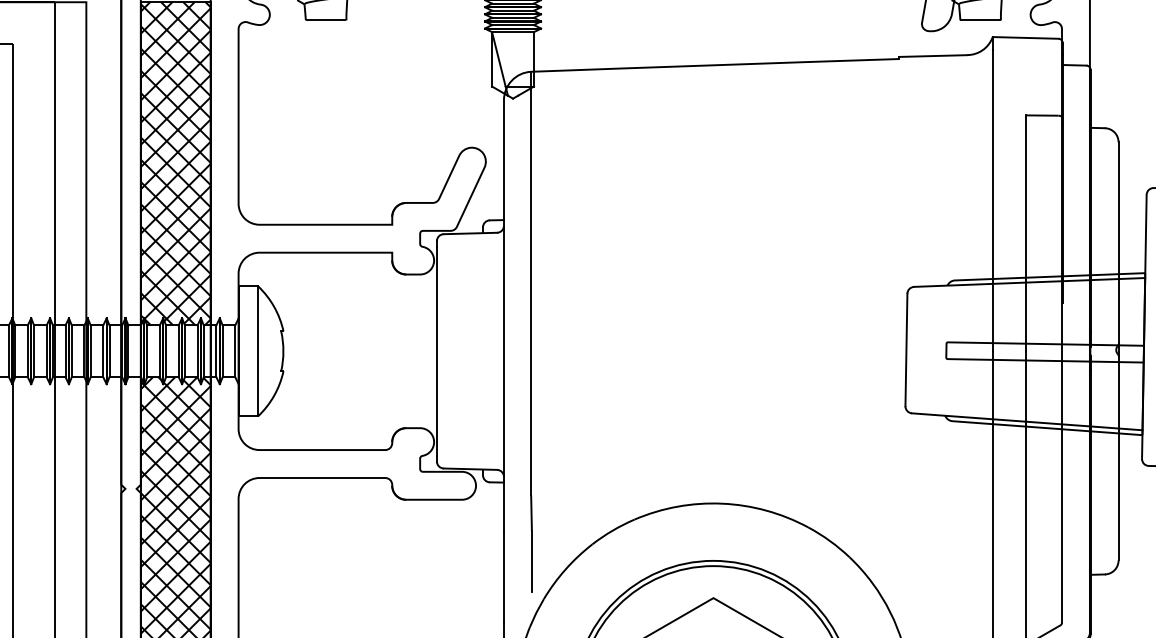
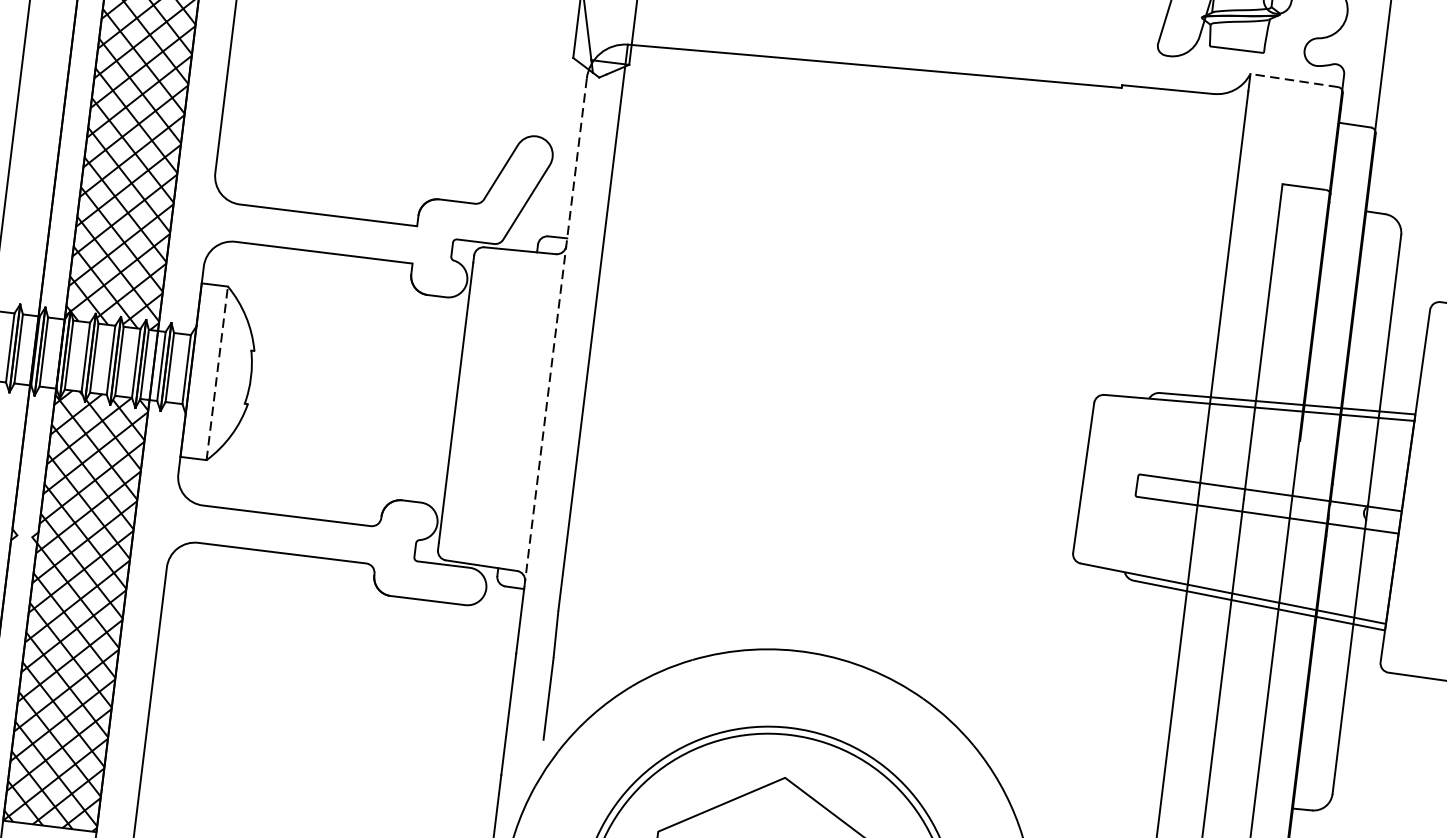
line: (1025, 37) -> (1294, 79), solid -> dashed
line: (503, 291) -> (554, 333), solid -> dashed
line: (258, 351) -> (217, 373), solid -> dashed

